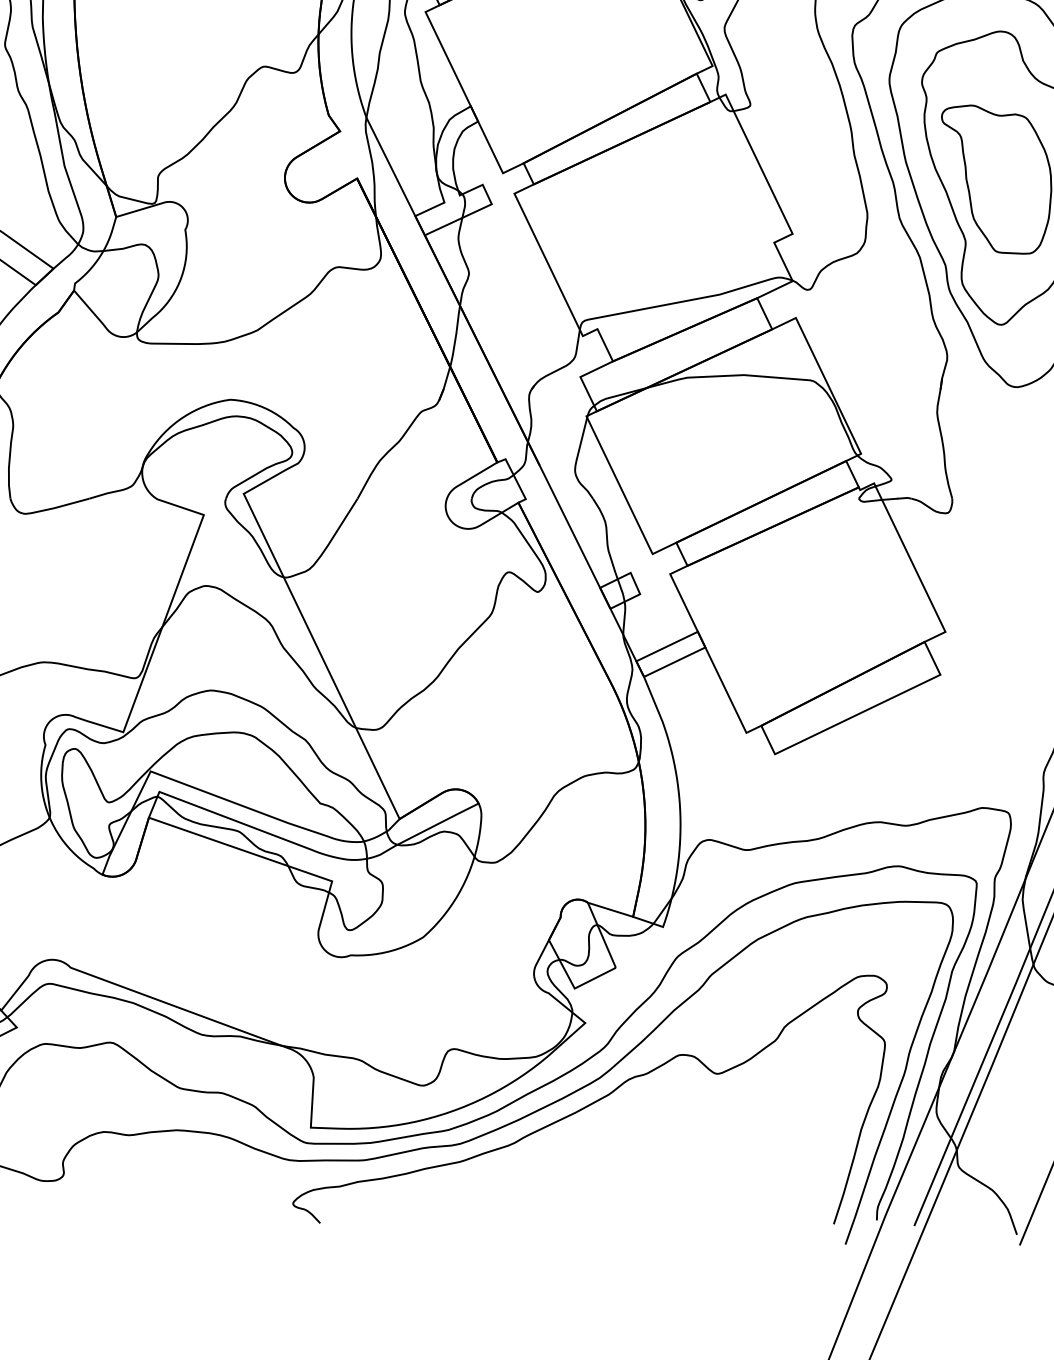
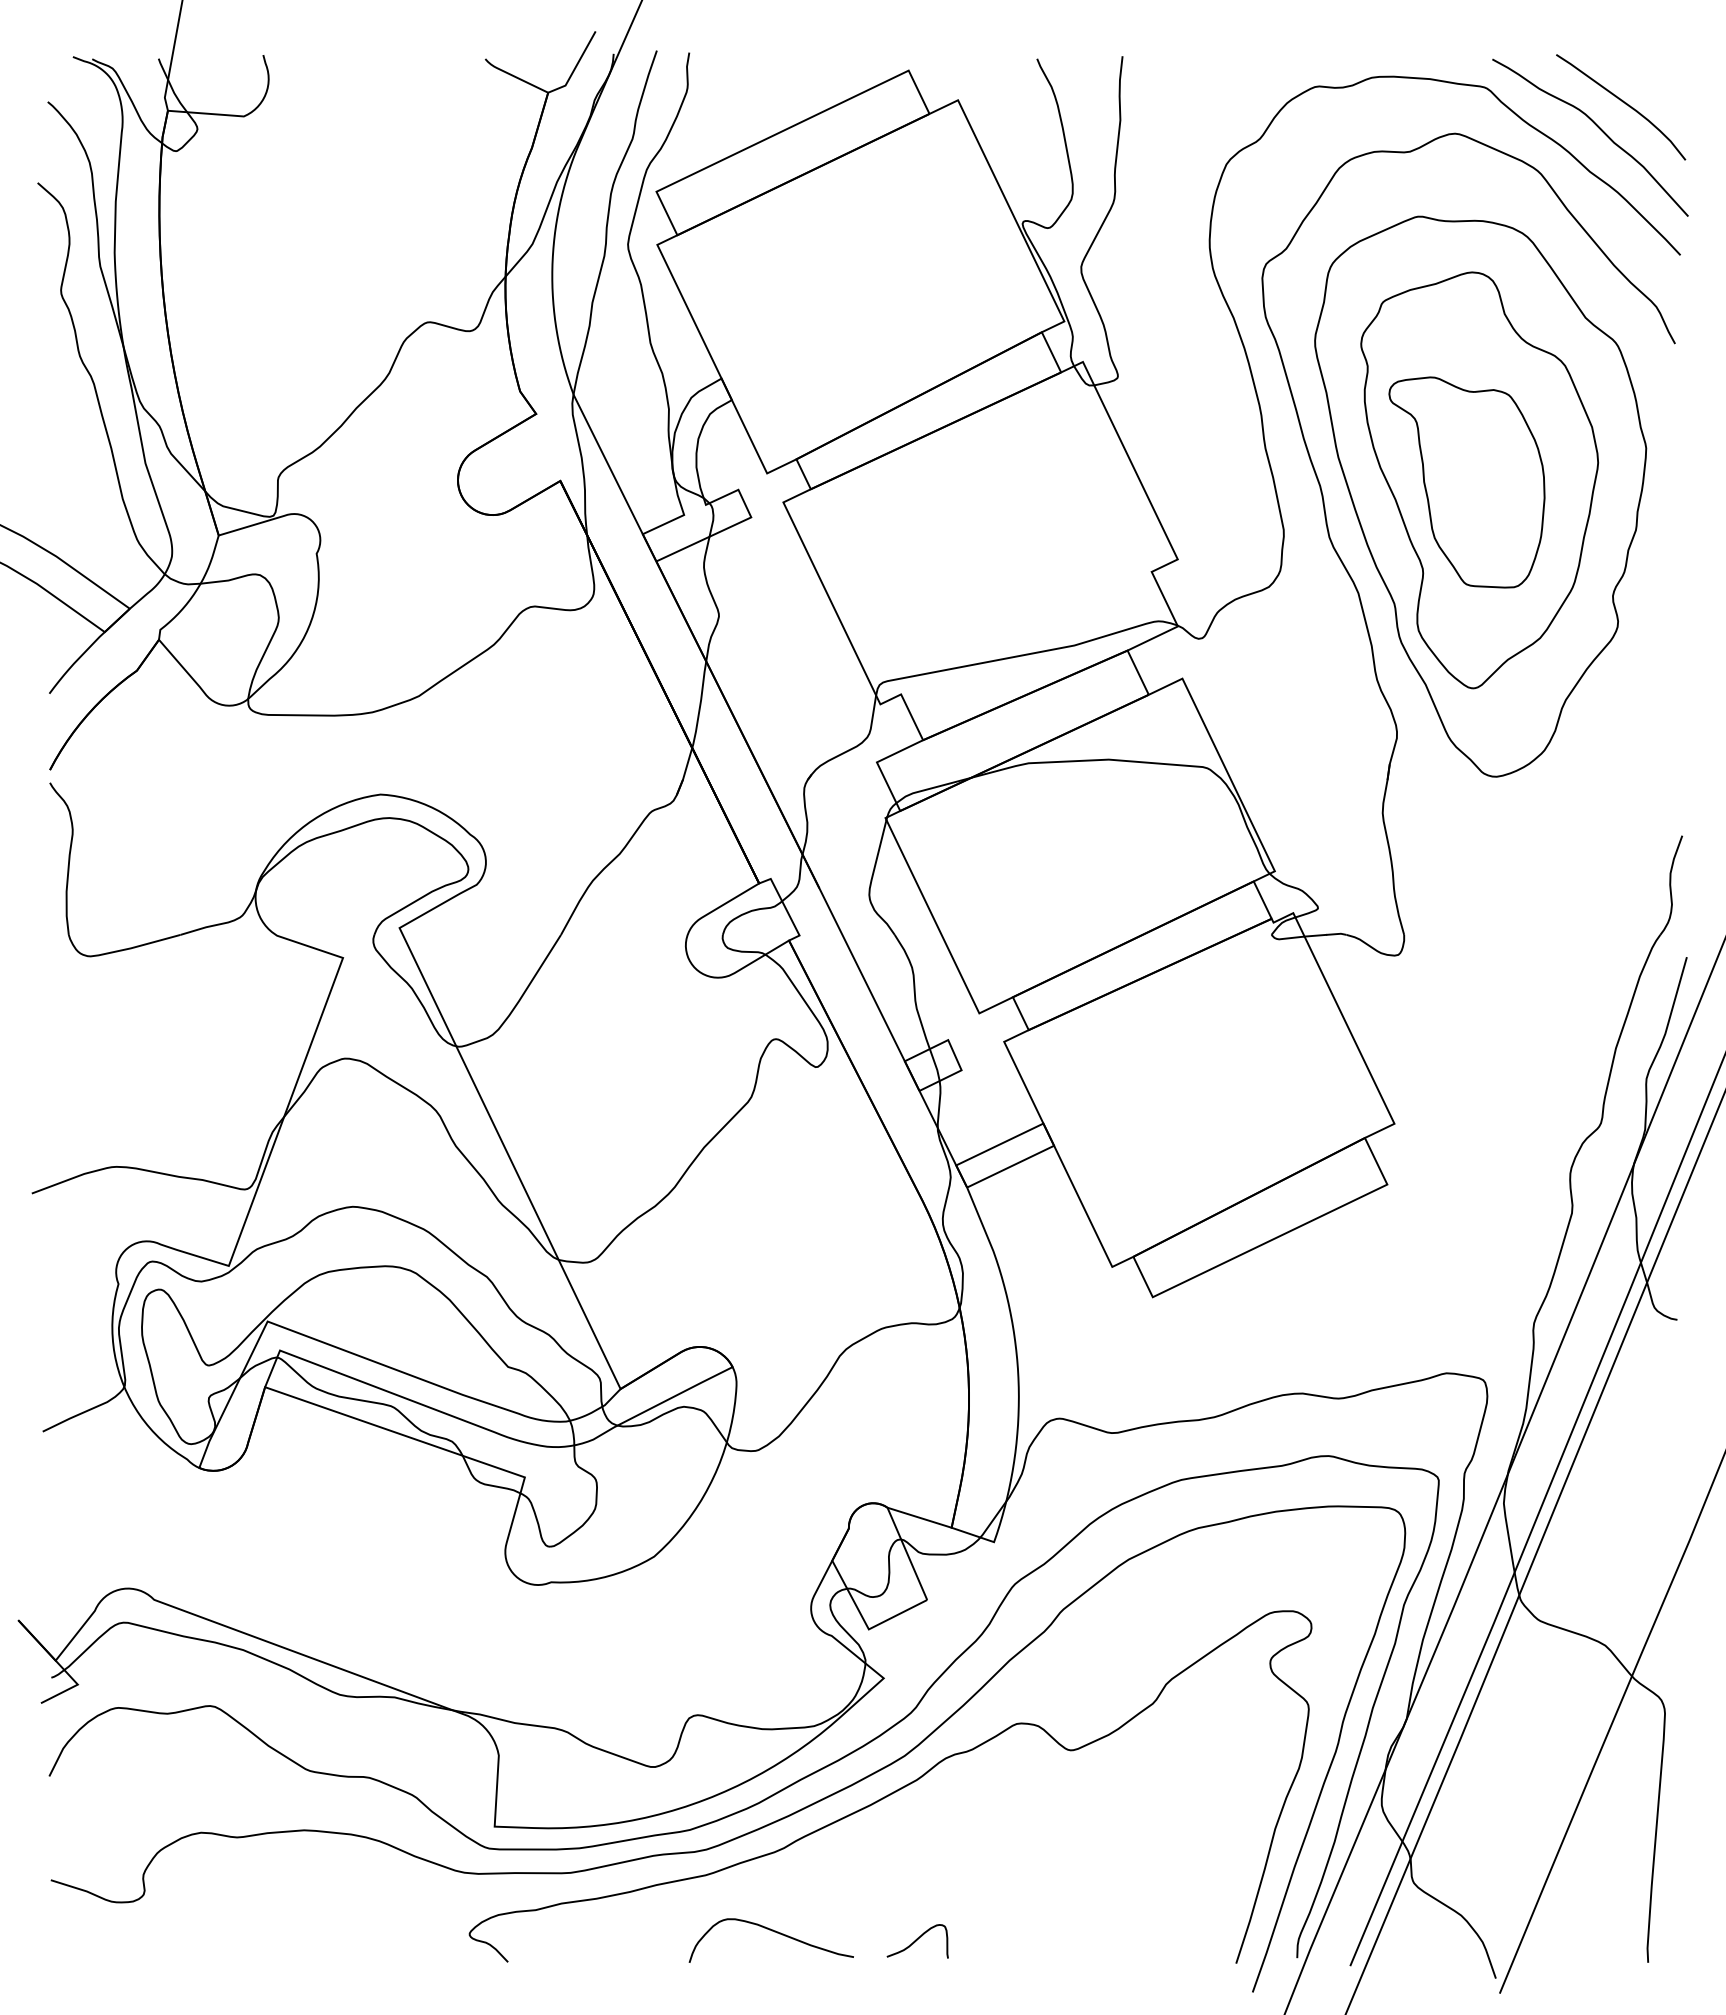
curve: (508, 1202) -> (774, 1932), added
curve: (609, 1207) -> (917, 1940), added

